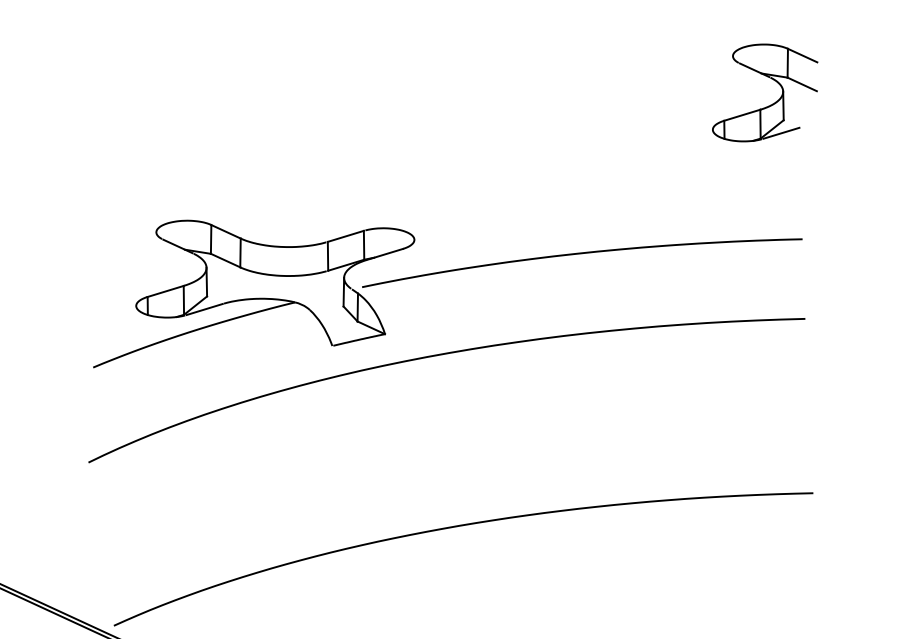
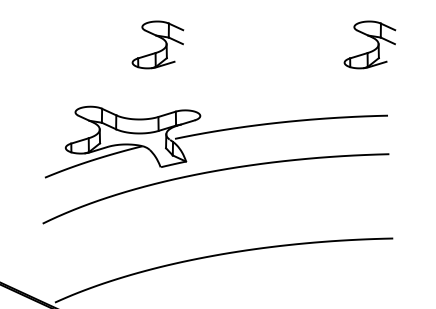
part: (330, 79) -> (159, 38), added

